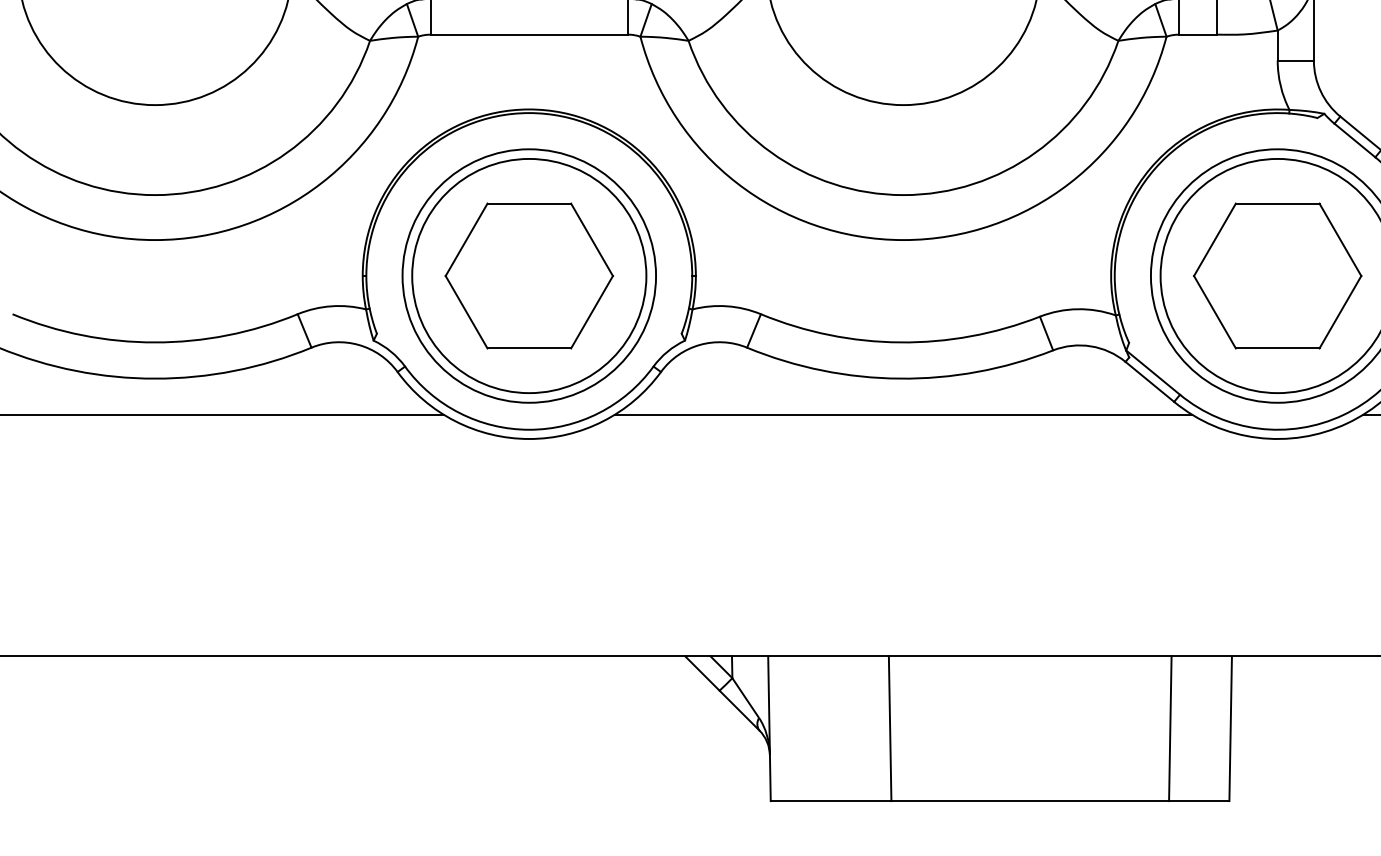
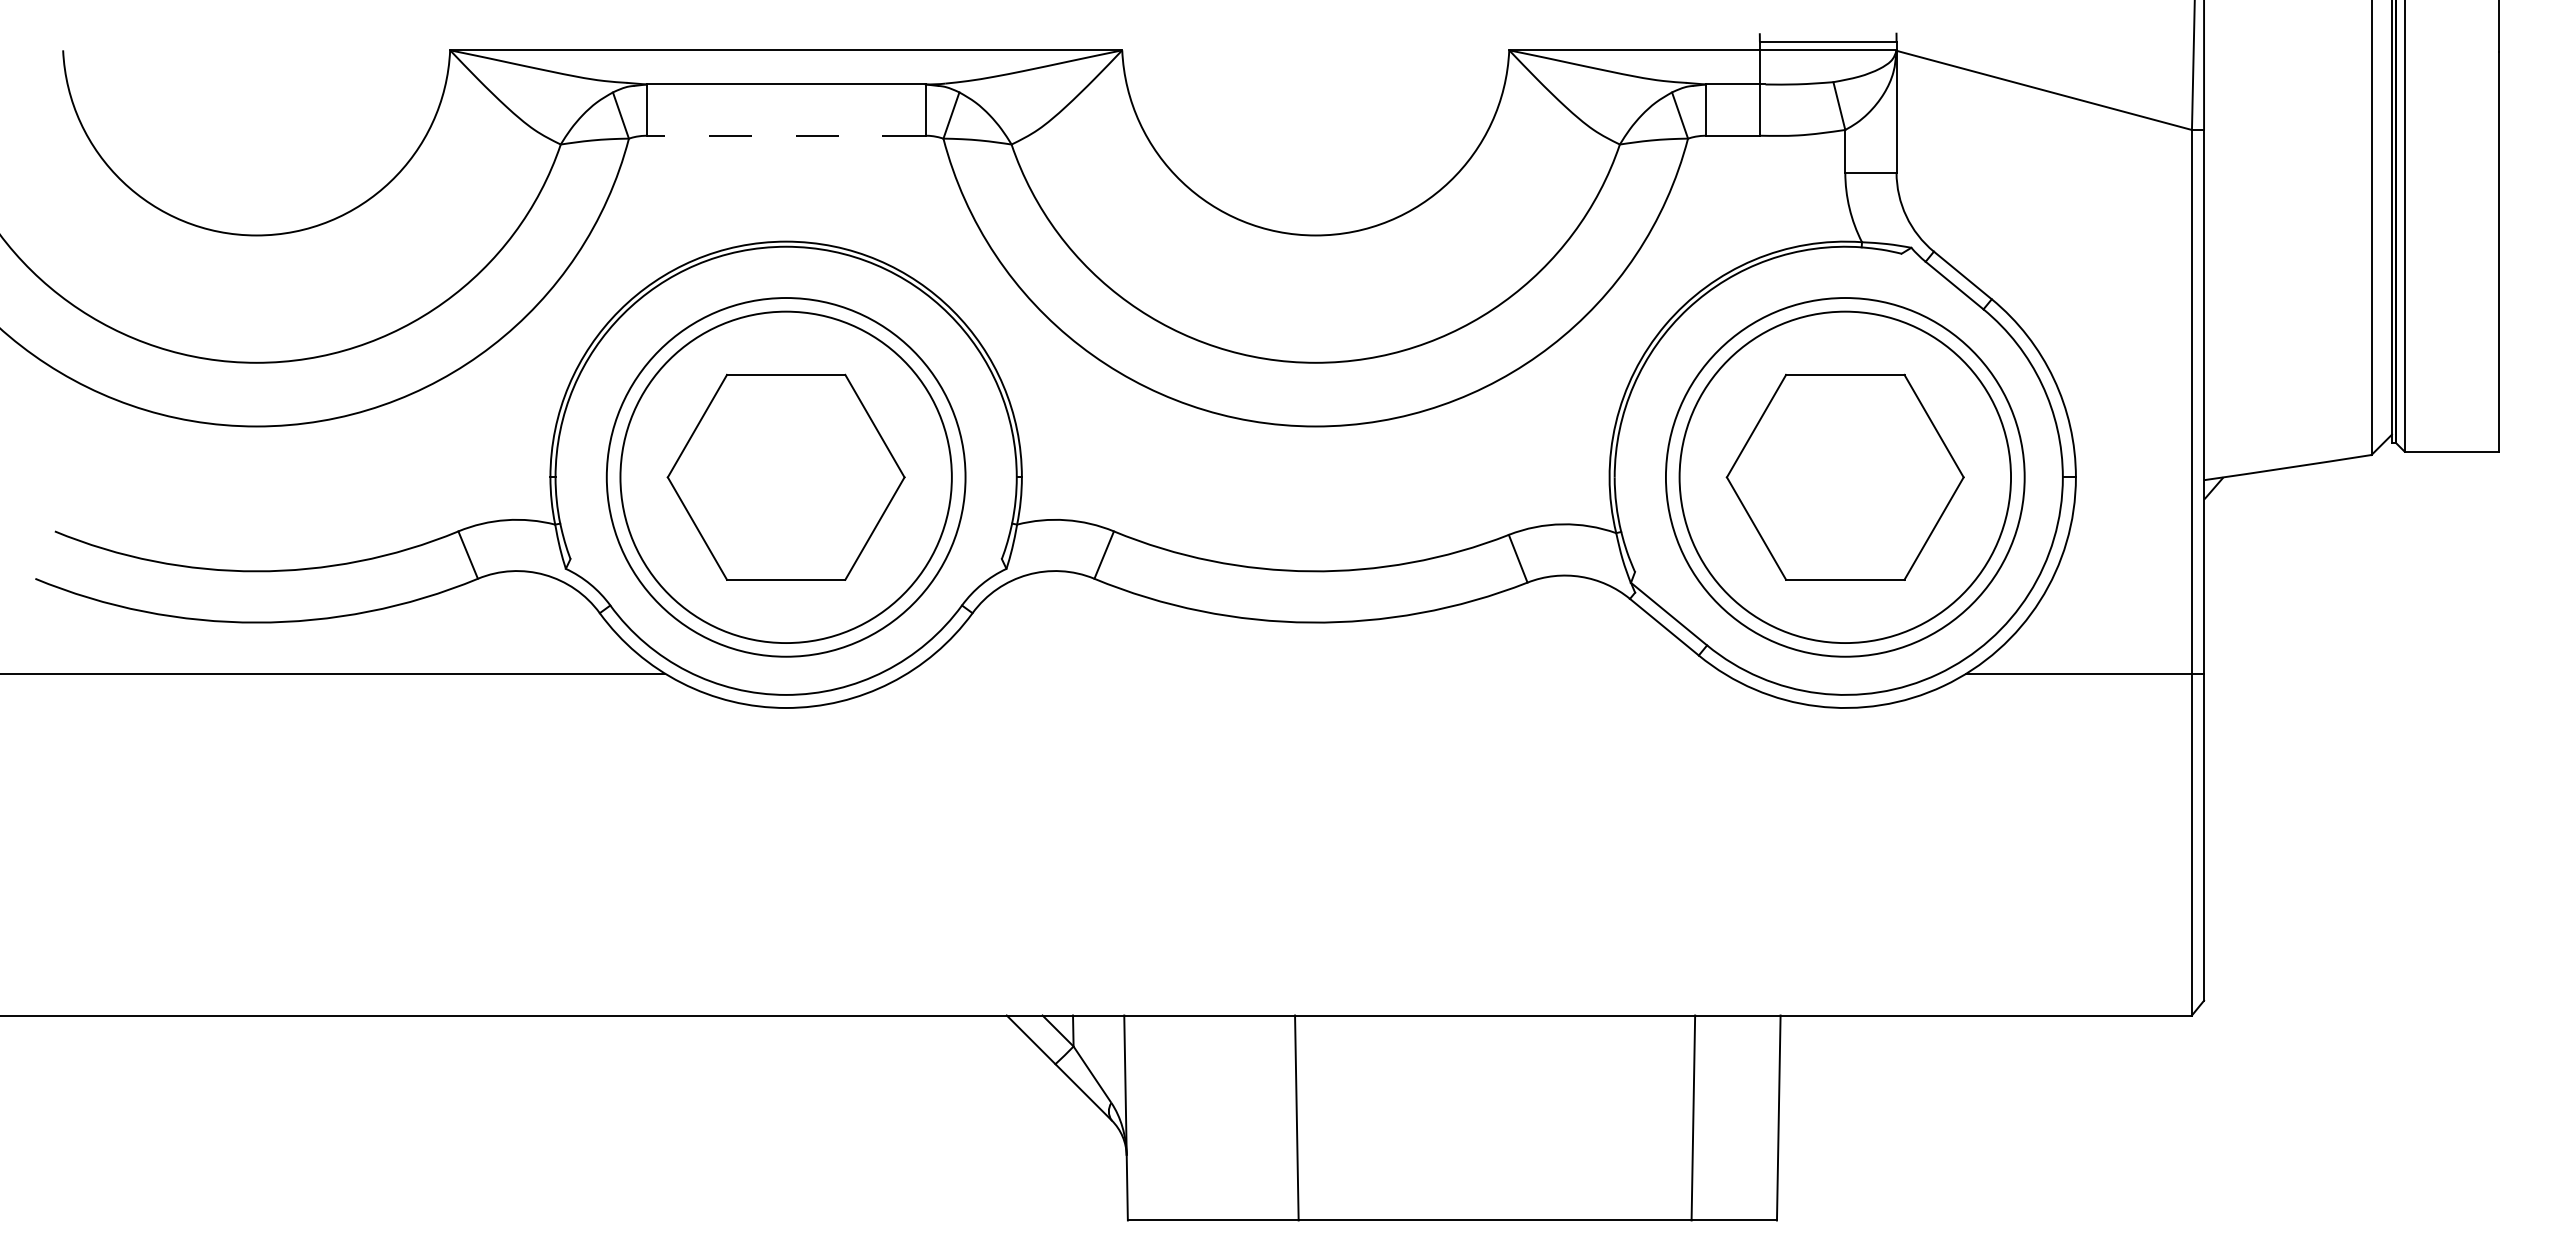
line: (529, 34) -> (786, 135), solid -> dashed
line: (903, 414) -> (1315, 673), removed

